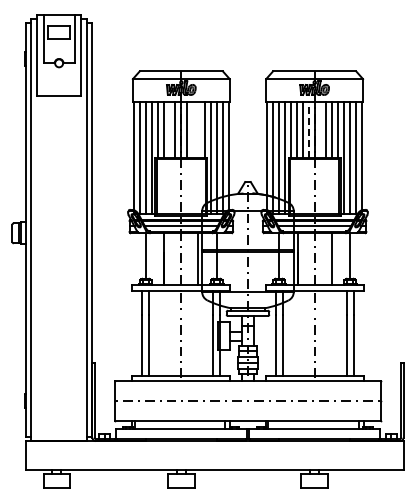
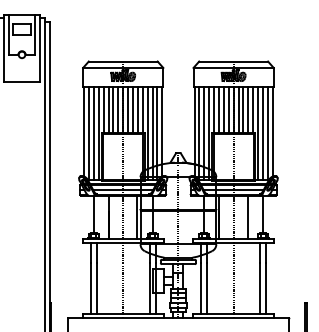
line: (169, 129) -> (113, 109), added
line: (193, 129) -> (133, 109), added
line: (199, 129) -> (138, 109), added
line: (308, 129) -> (228, 109), dashed -> solid
line: (320, 129) -> (238, 109), added

